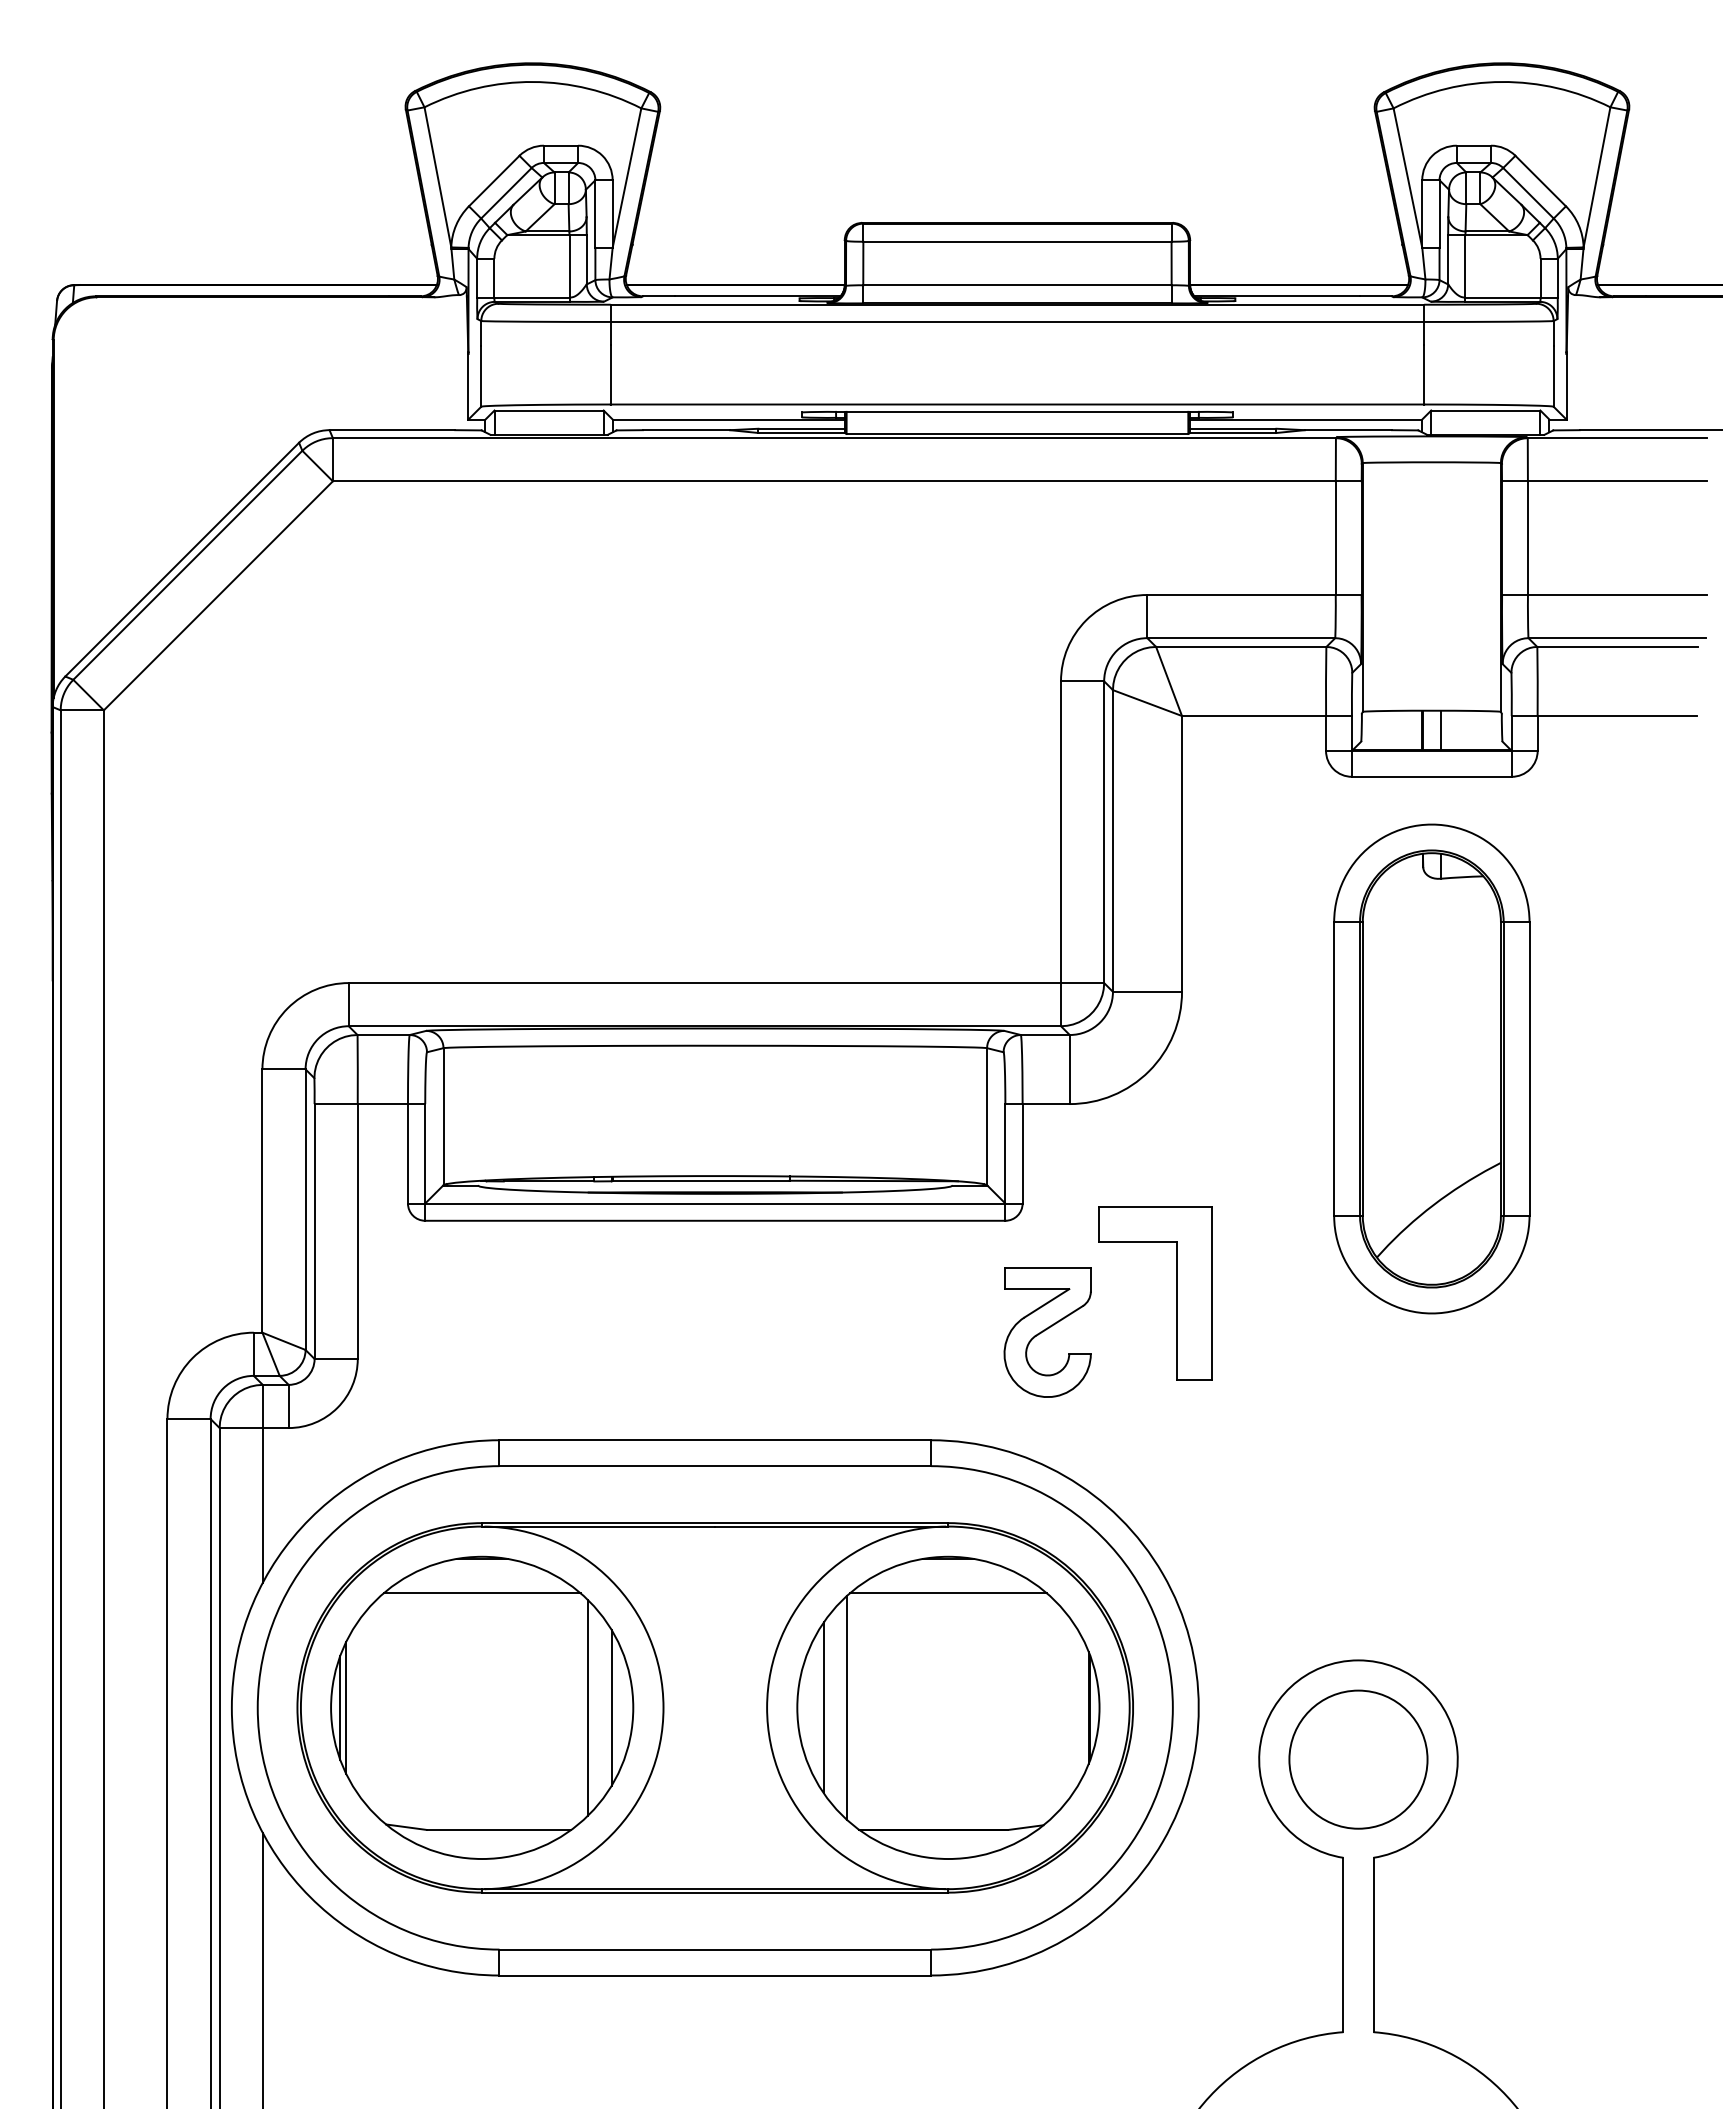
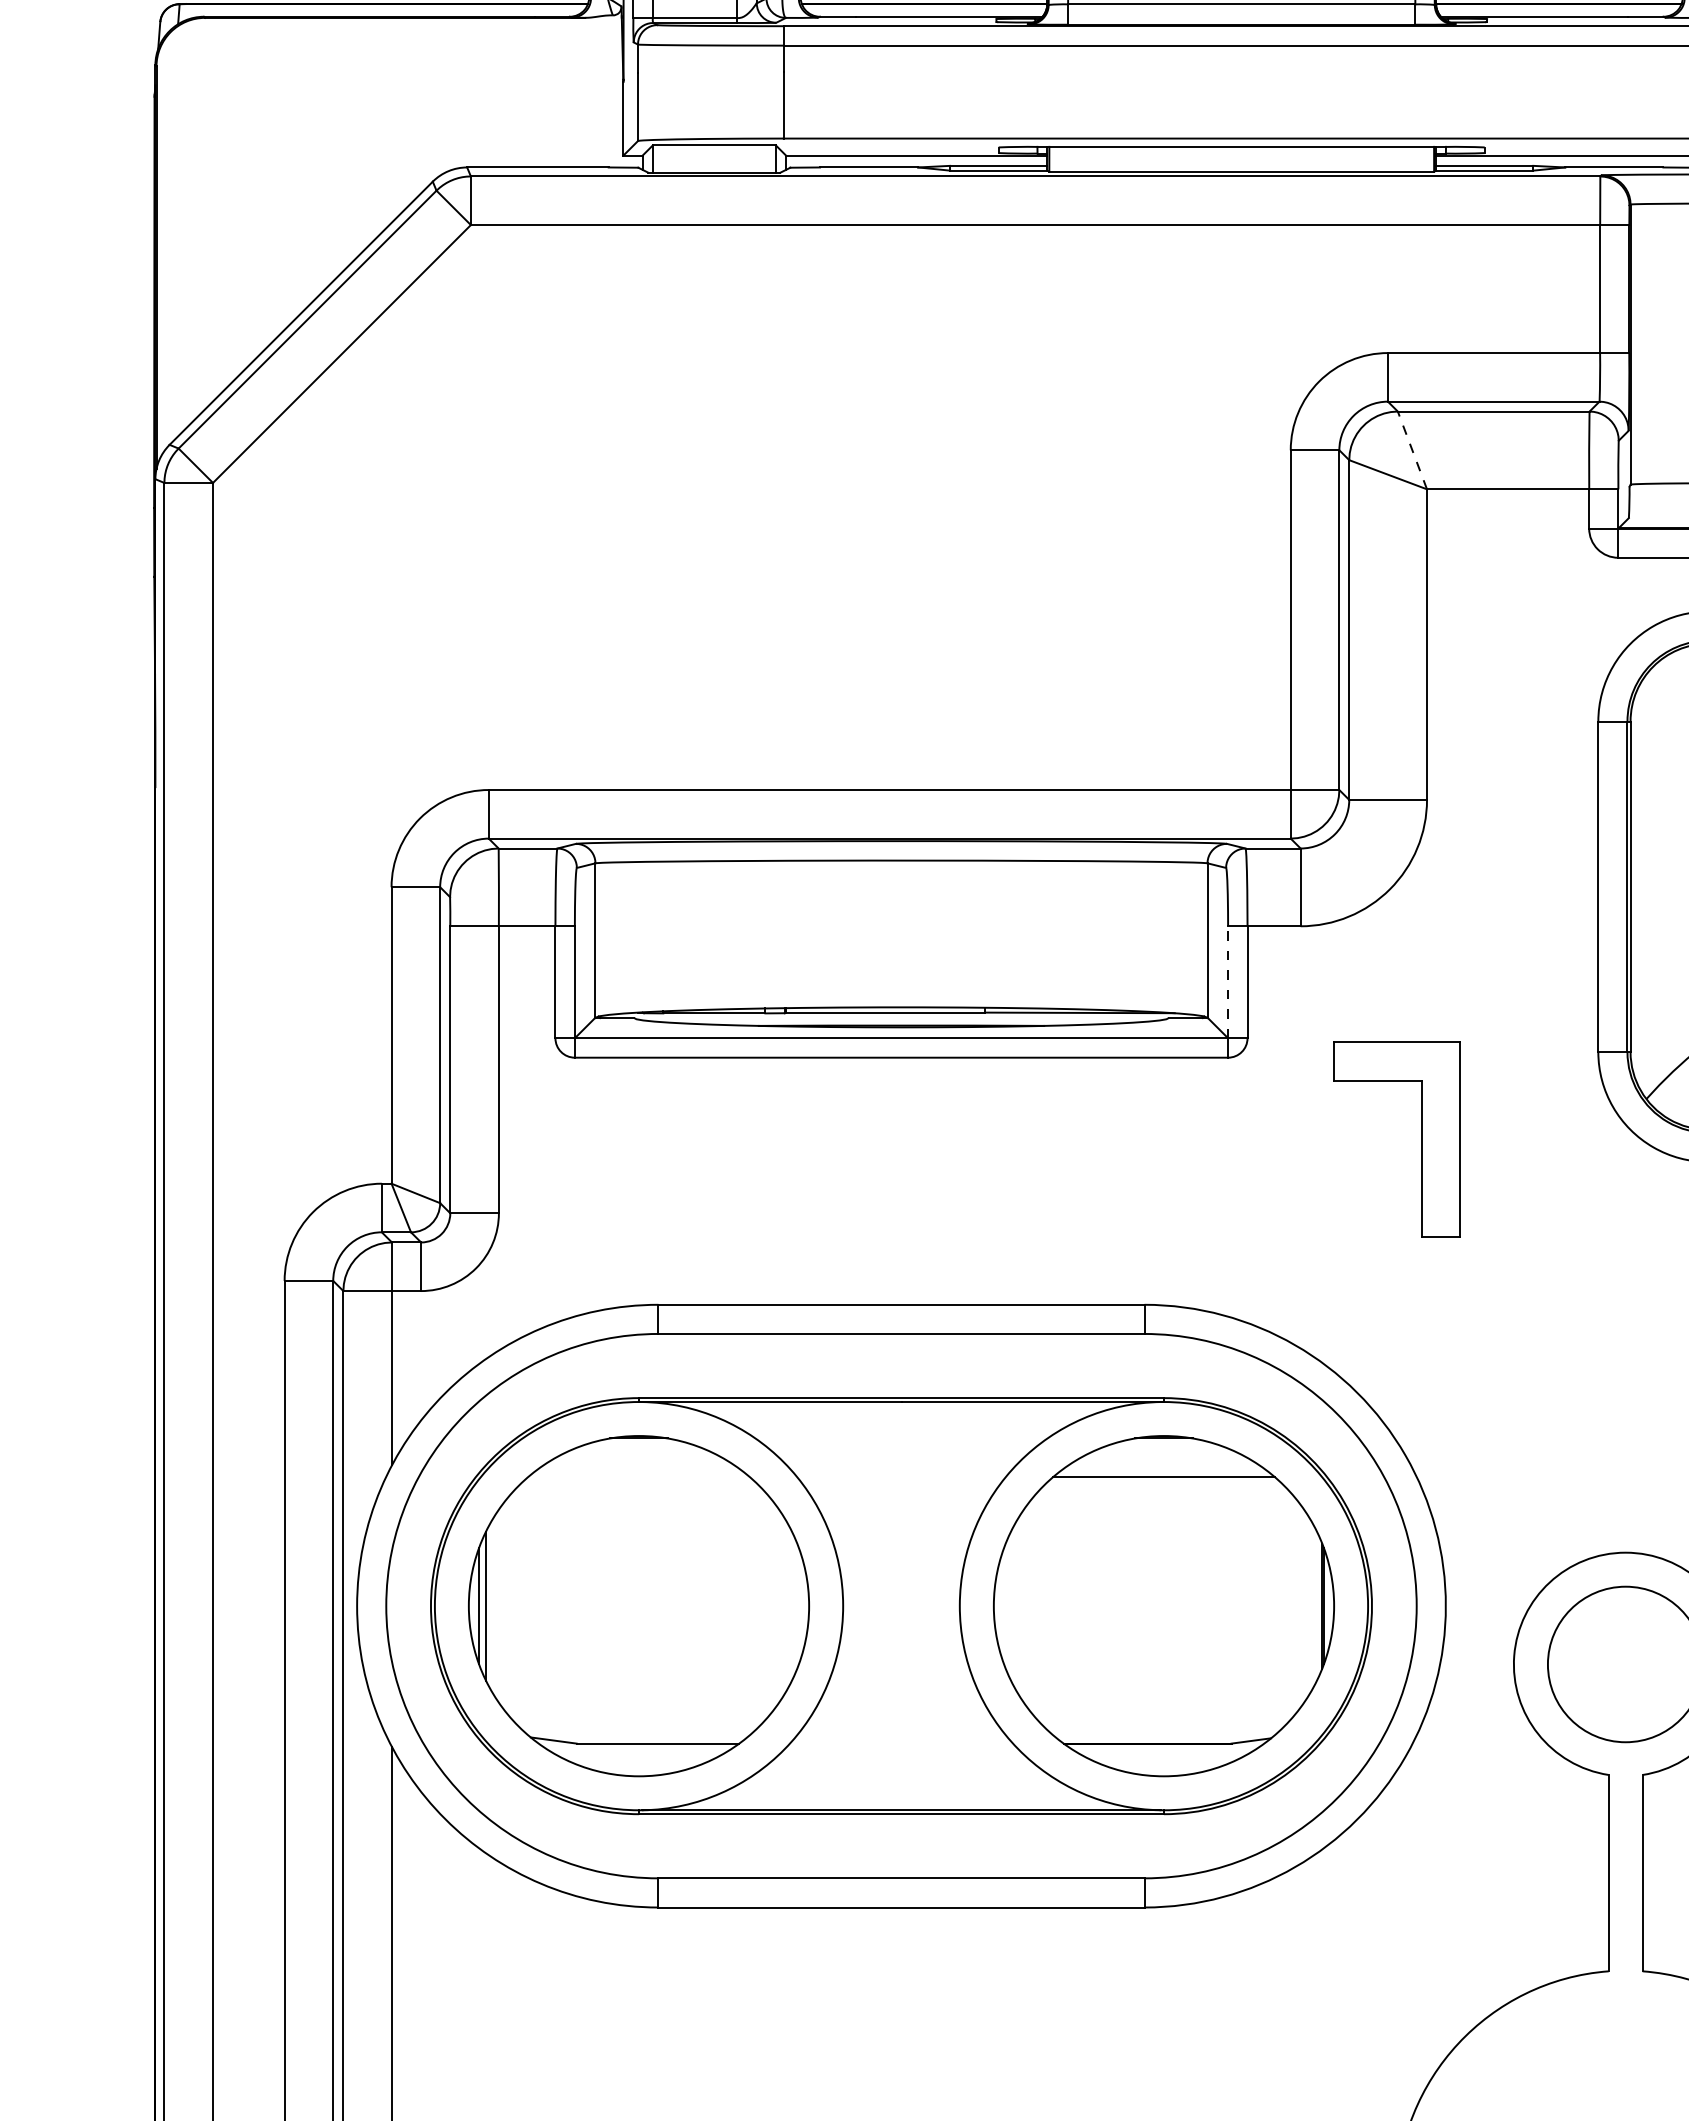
line: (1169, 681) -> (1412, 450), solid -> dashed
line: (1005, 1153) -> (1228, 981), solid -> dashed
part: (1047, 1332) -> (1275, 1183), removed
line: (481, 1593) -> (638, 1477), removed
line: (588, 1707) -> (758, 1605), removed
line: (611, 1707) -> (784, 1605), removed
line: (823, 1707) -> (1023, 1605), removed
line: (847, 1707) -> (1050, 1605), removed

